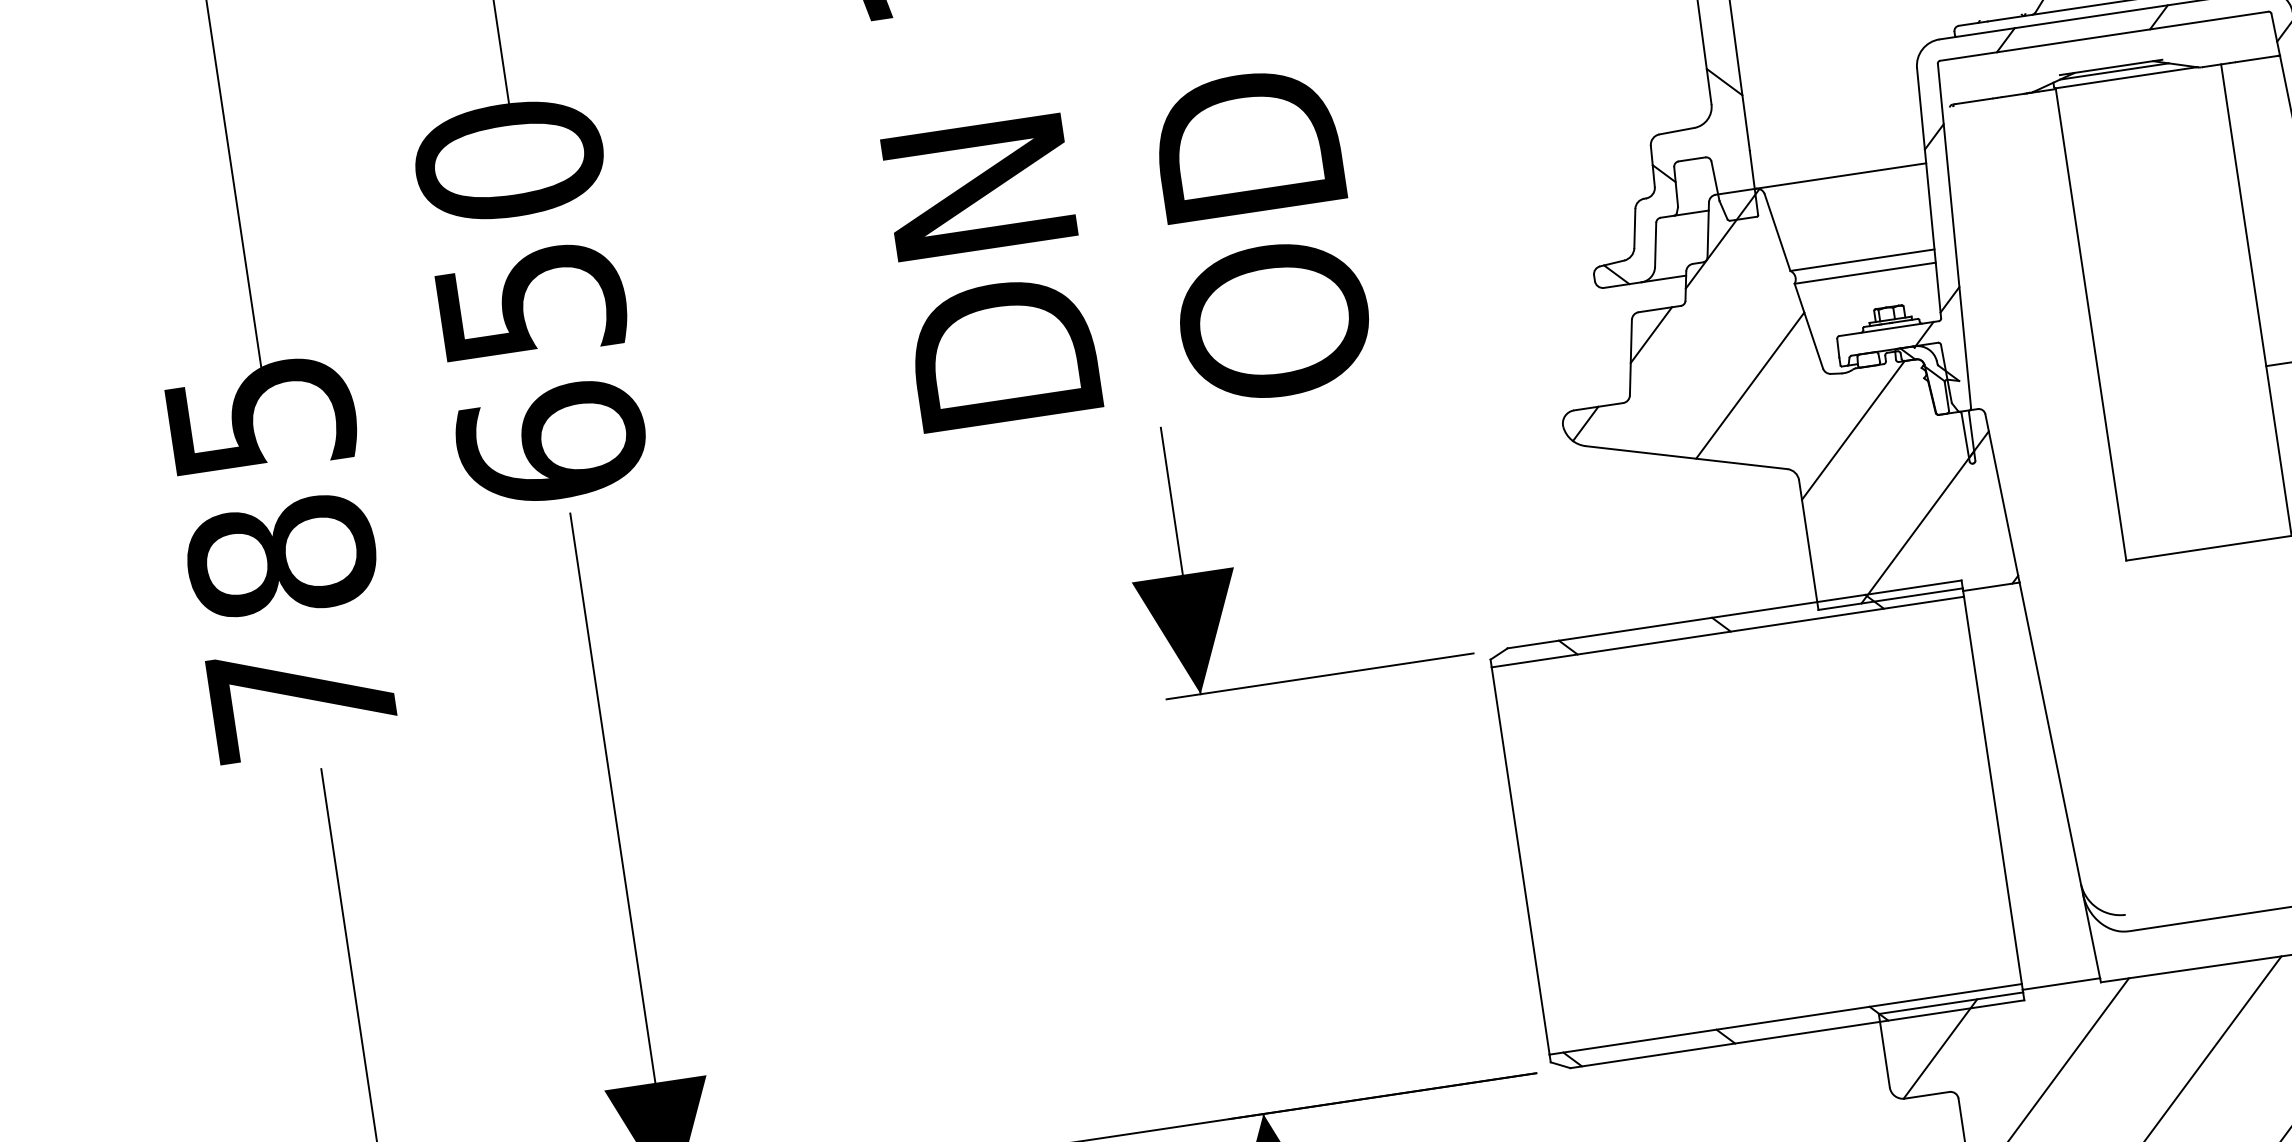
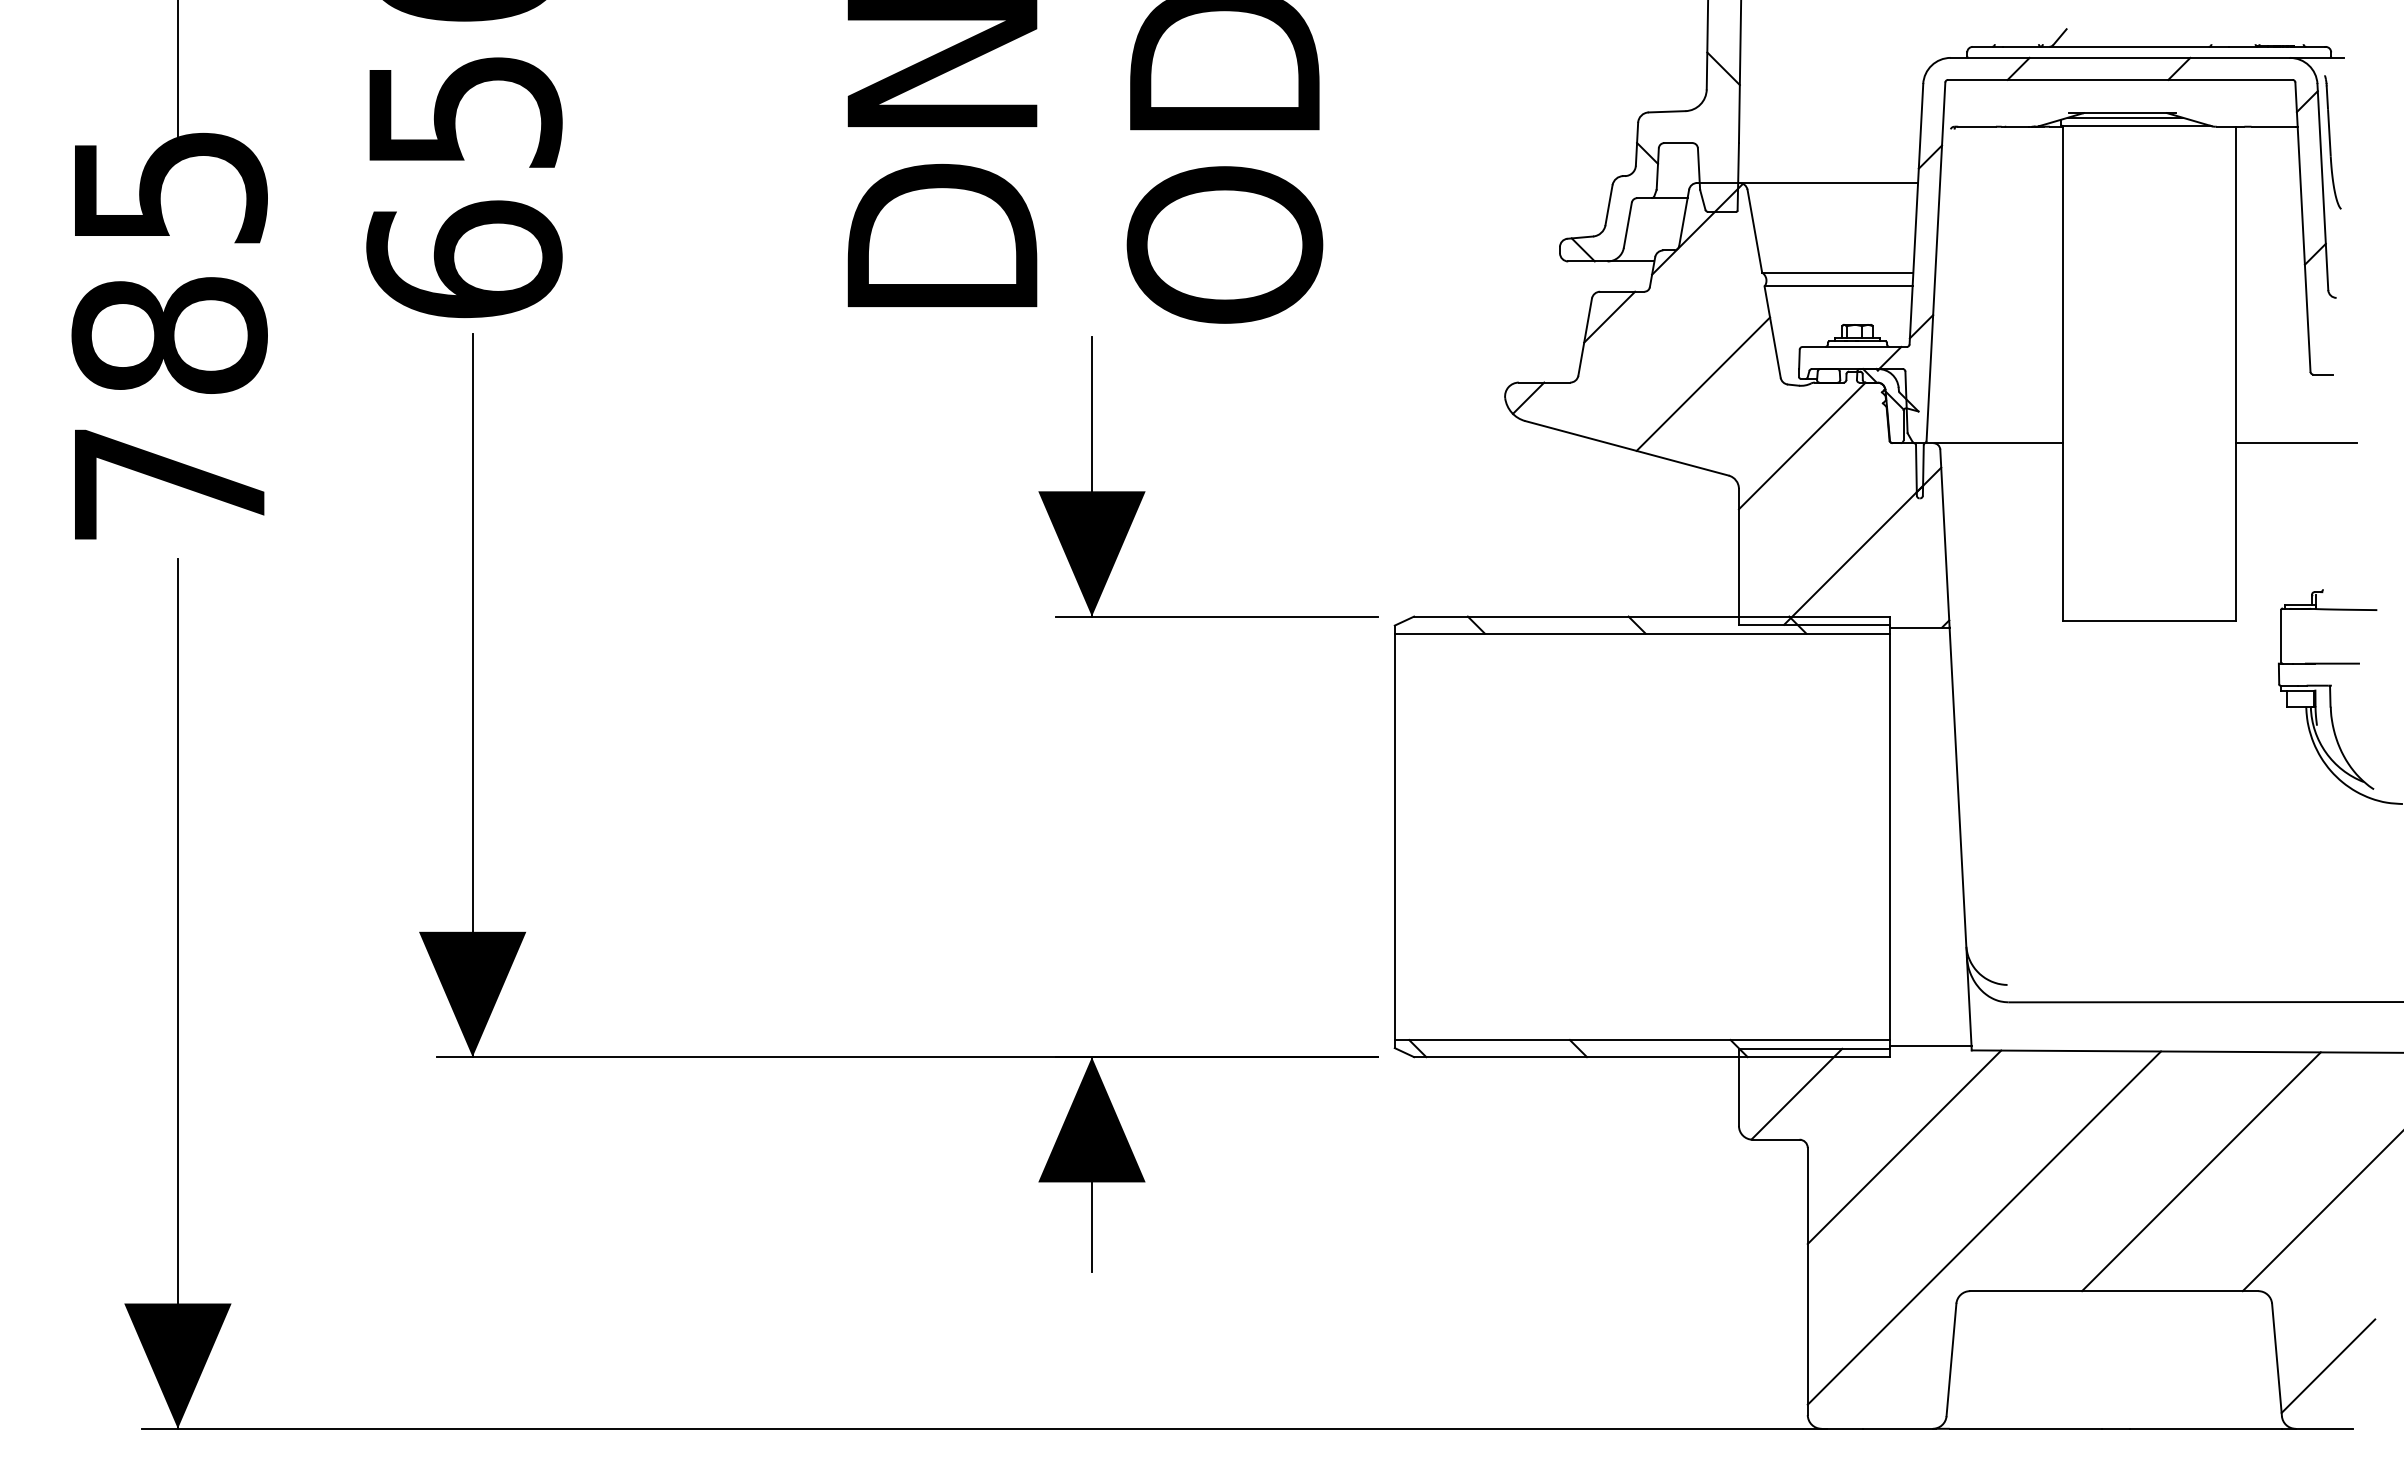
line: (2039, 400) -> (1998, 443), added

